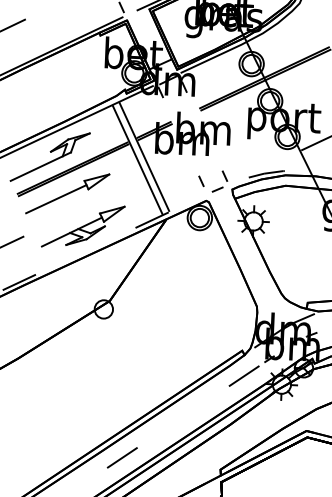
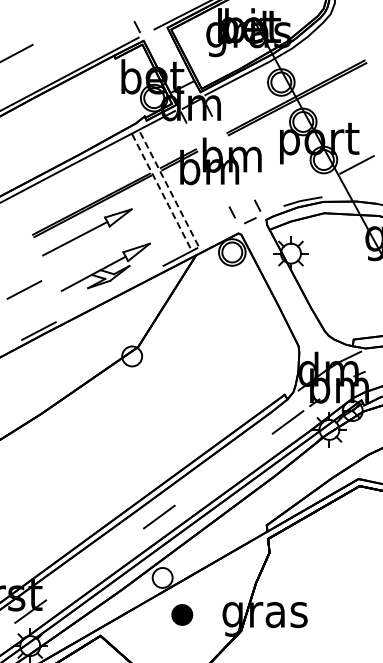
line: (143, 156) -> (168, 188), solid -> dashed
part: (50, 157) -> (66, 193), removed
line: (138, 160) -> (162, 192), solid -> dashed

